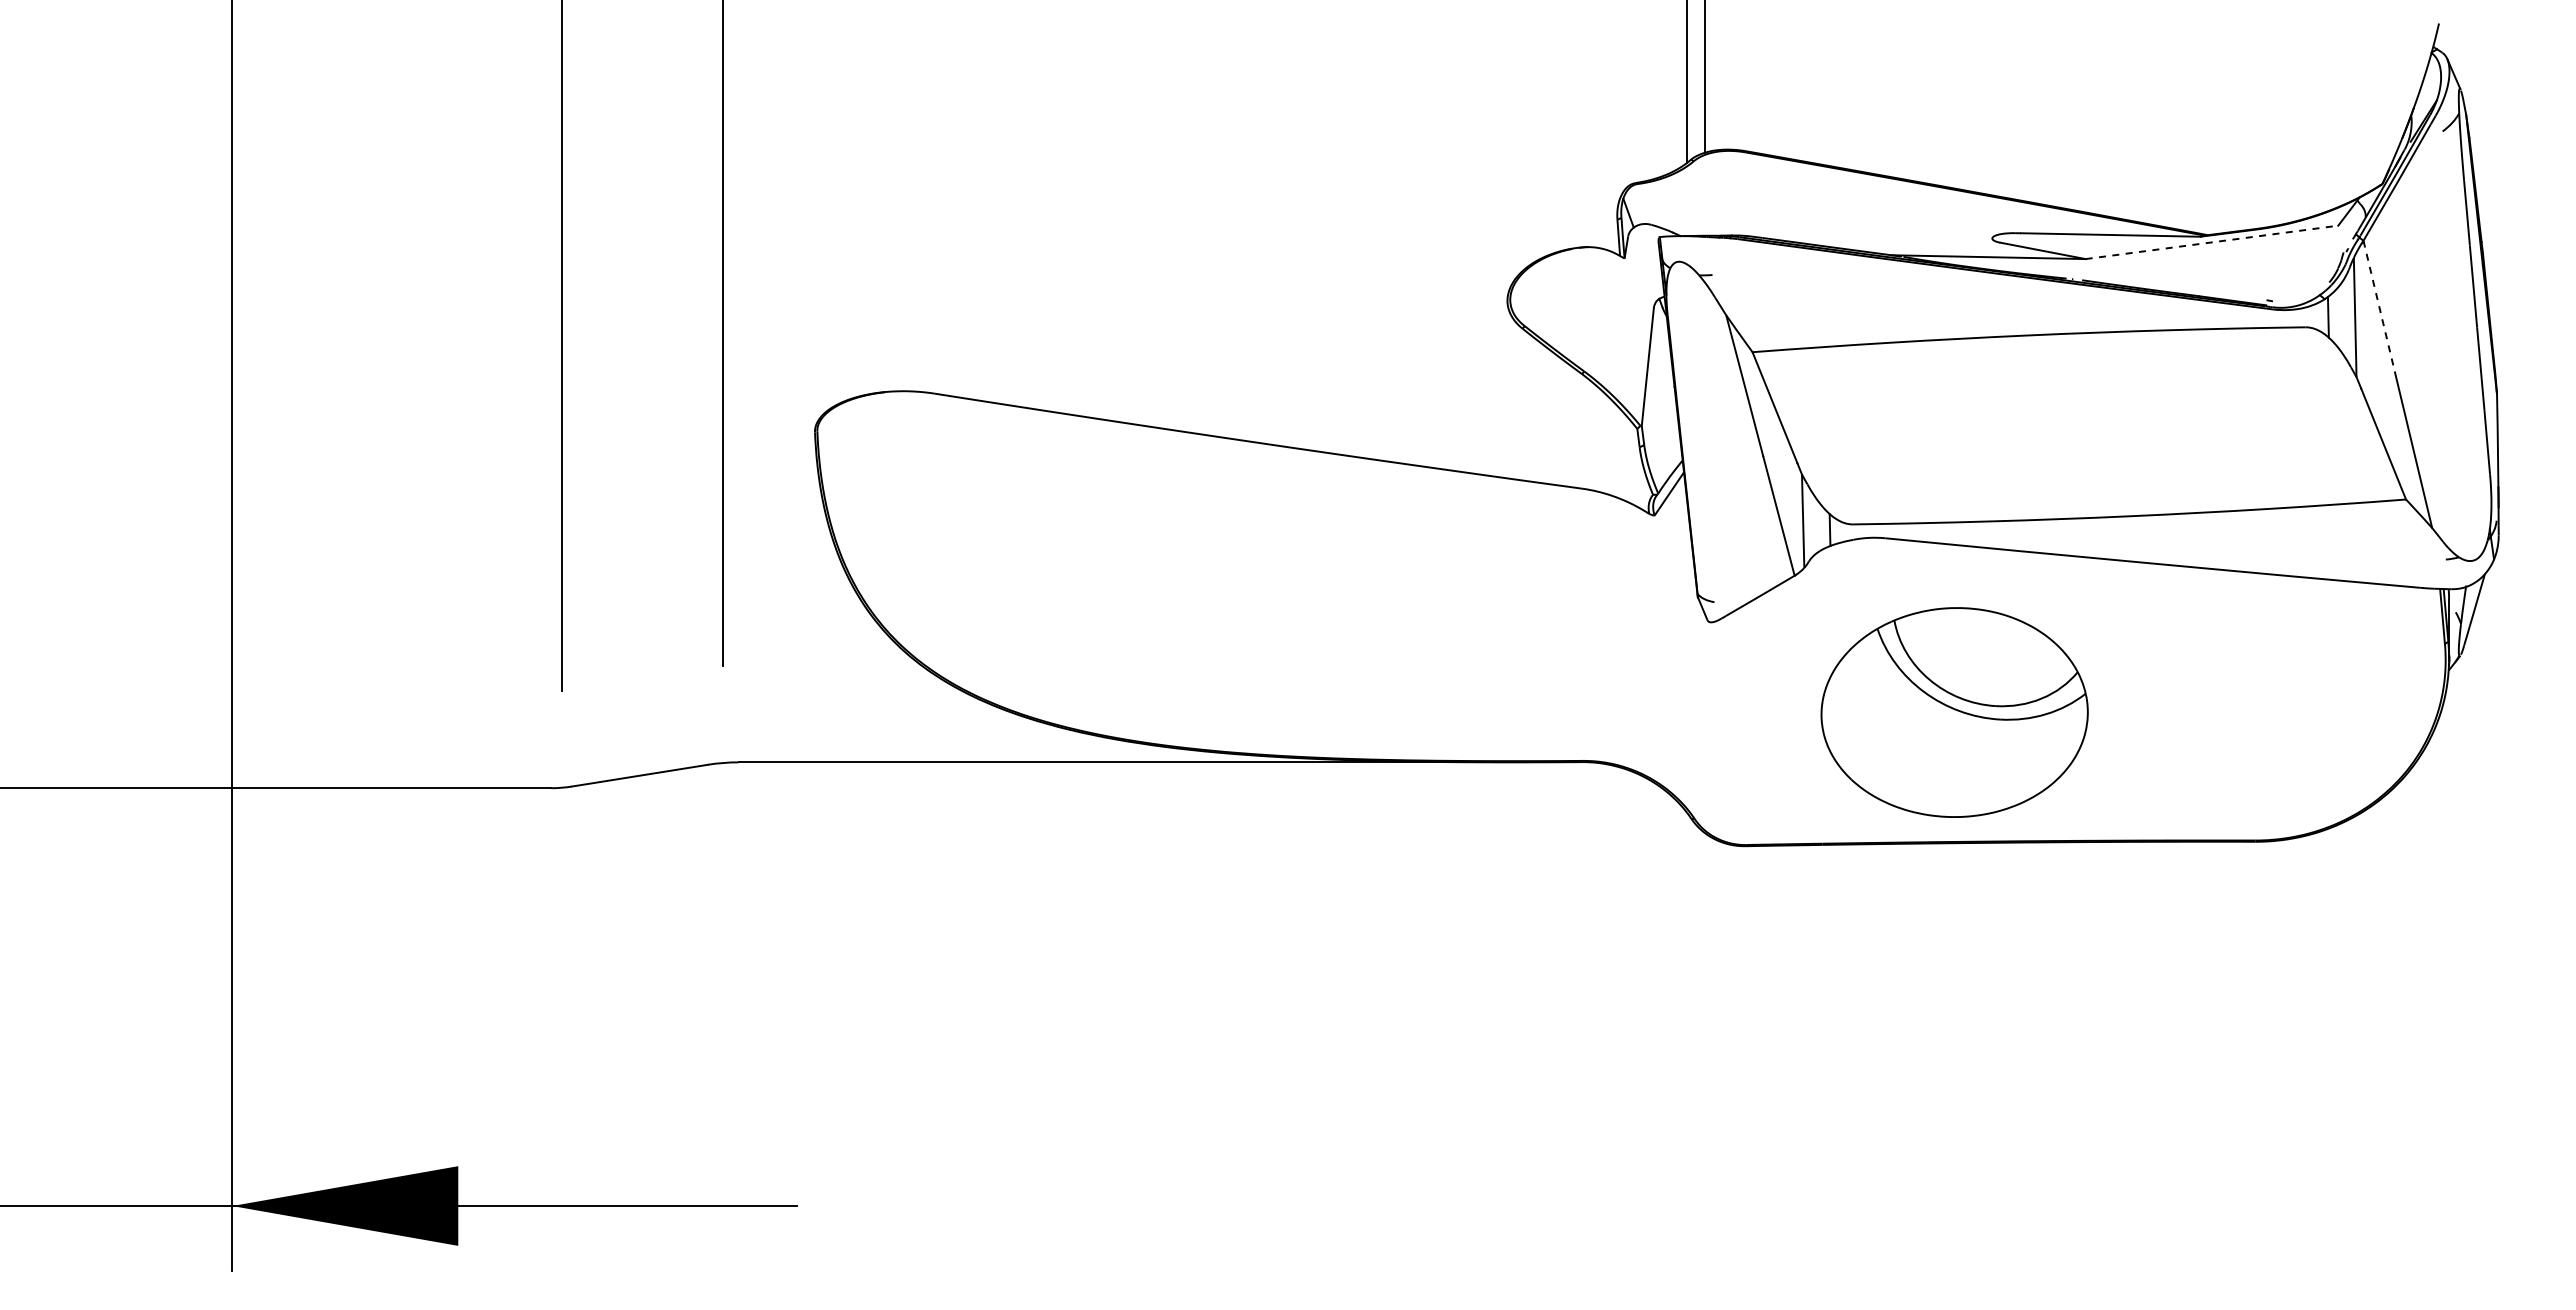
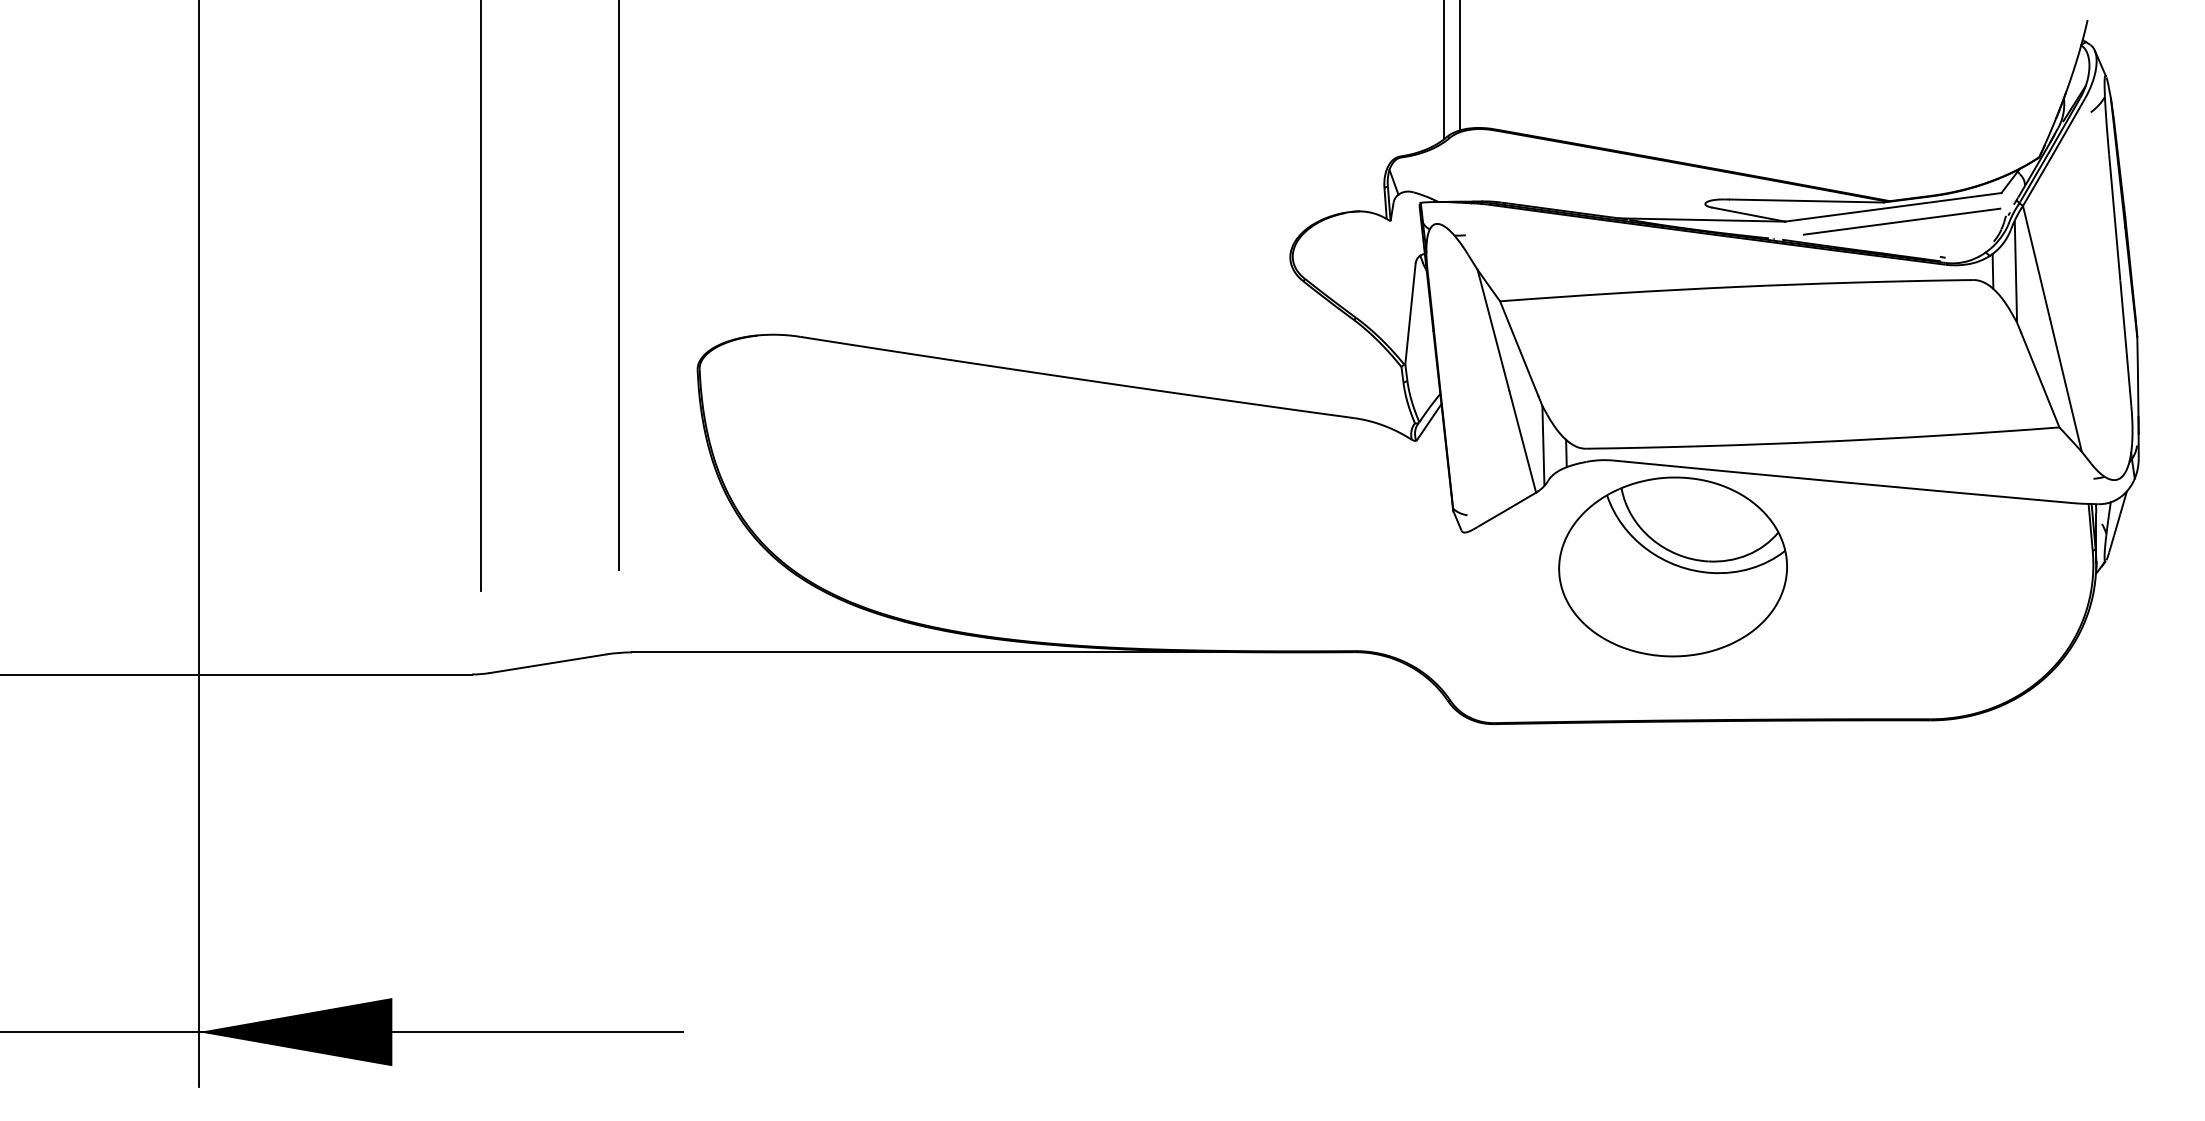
line: (2212, 242) -> (1893, 207), dashed -> solid
line: (2222, 258) -> (1902, 221), added
line: (2379, 306) -> (2036, 262), dashed -> solid
part: (1954, 712) -> (1672, 566), moved

